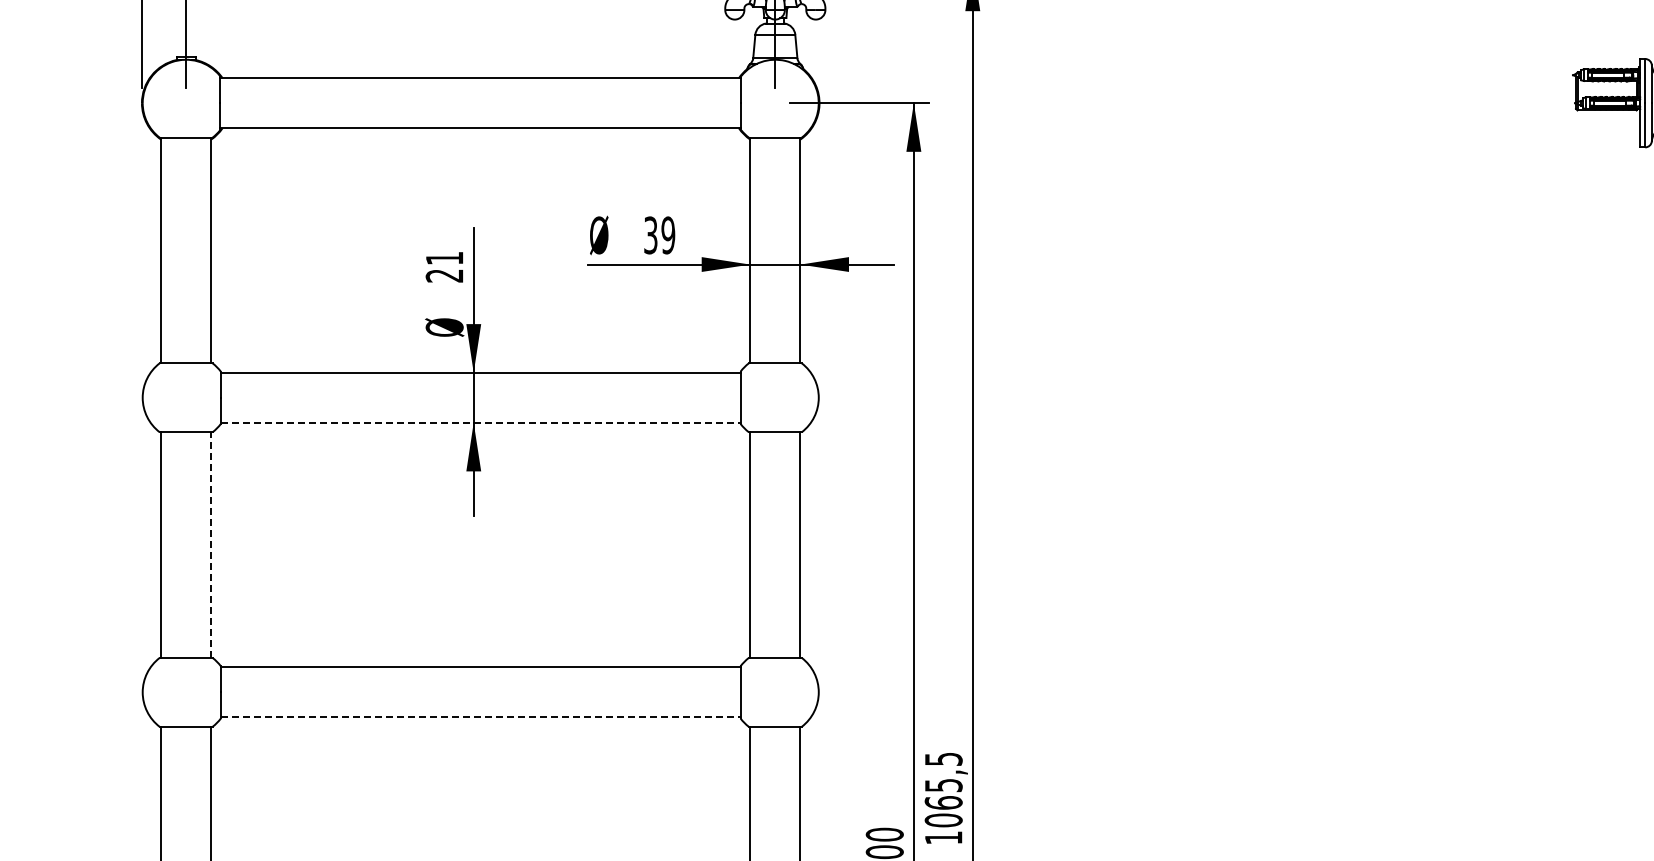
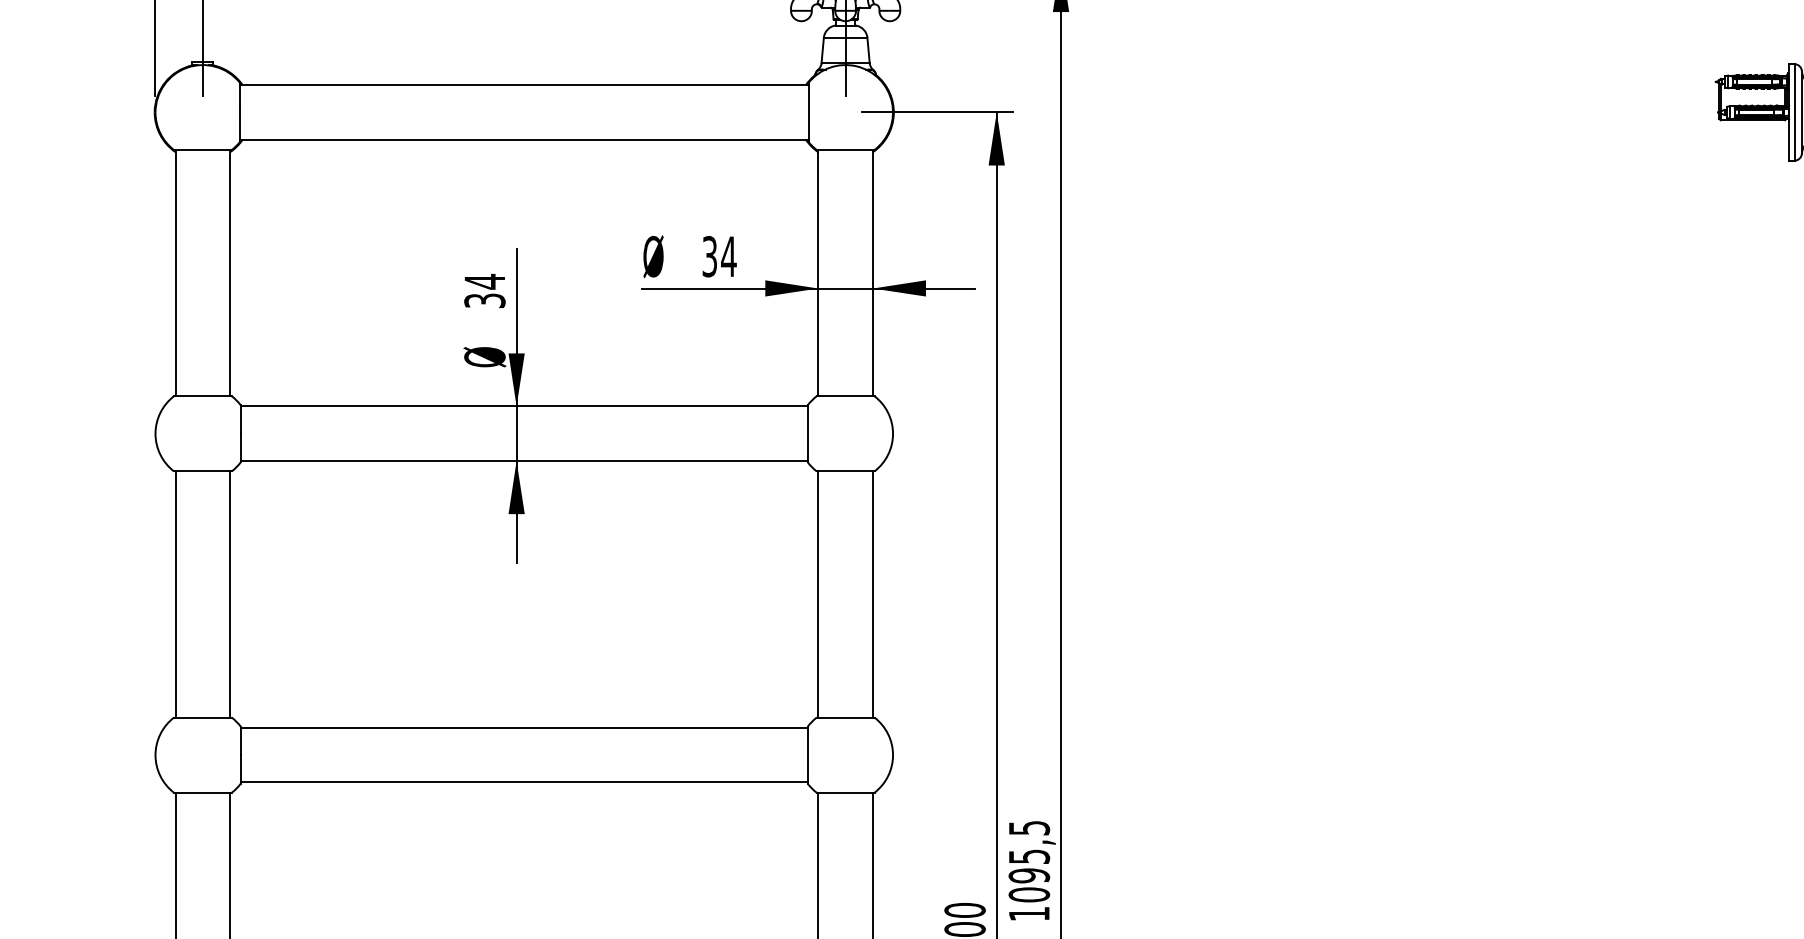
text: (668, 235) -> (729, 256), 39 -> 34
text: (444, 266) -> (484, 290), 21 -> 34
line: (480, 422) -> (524, 460), dashed -> solid
line: (211, 545) -> (230, 594), dashed -> solid
line: (480, 717) -> (524, 782), dashed -> solid
text: (943, 802) -> (1029, 875), 1065,5 -> 1095,5

